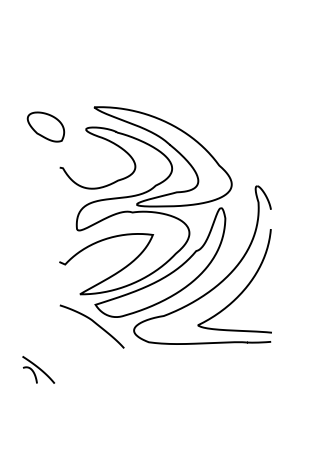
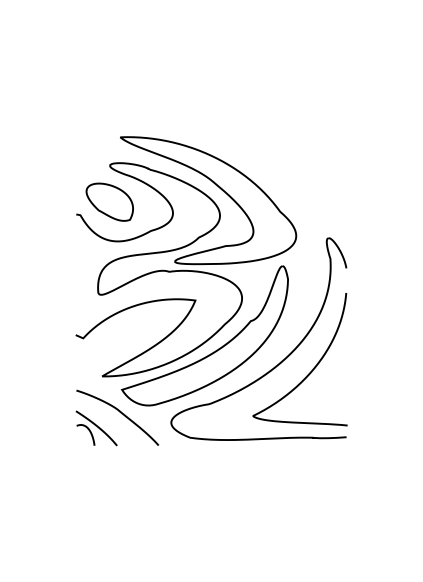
part: (45, 126) -> (109, 201), moved
part: (38, 369) -> (96, 427), moved

